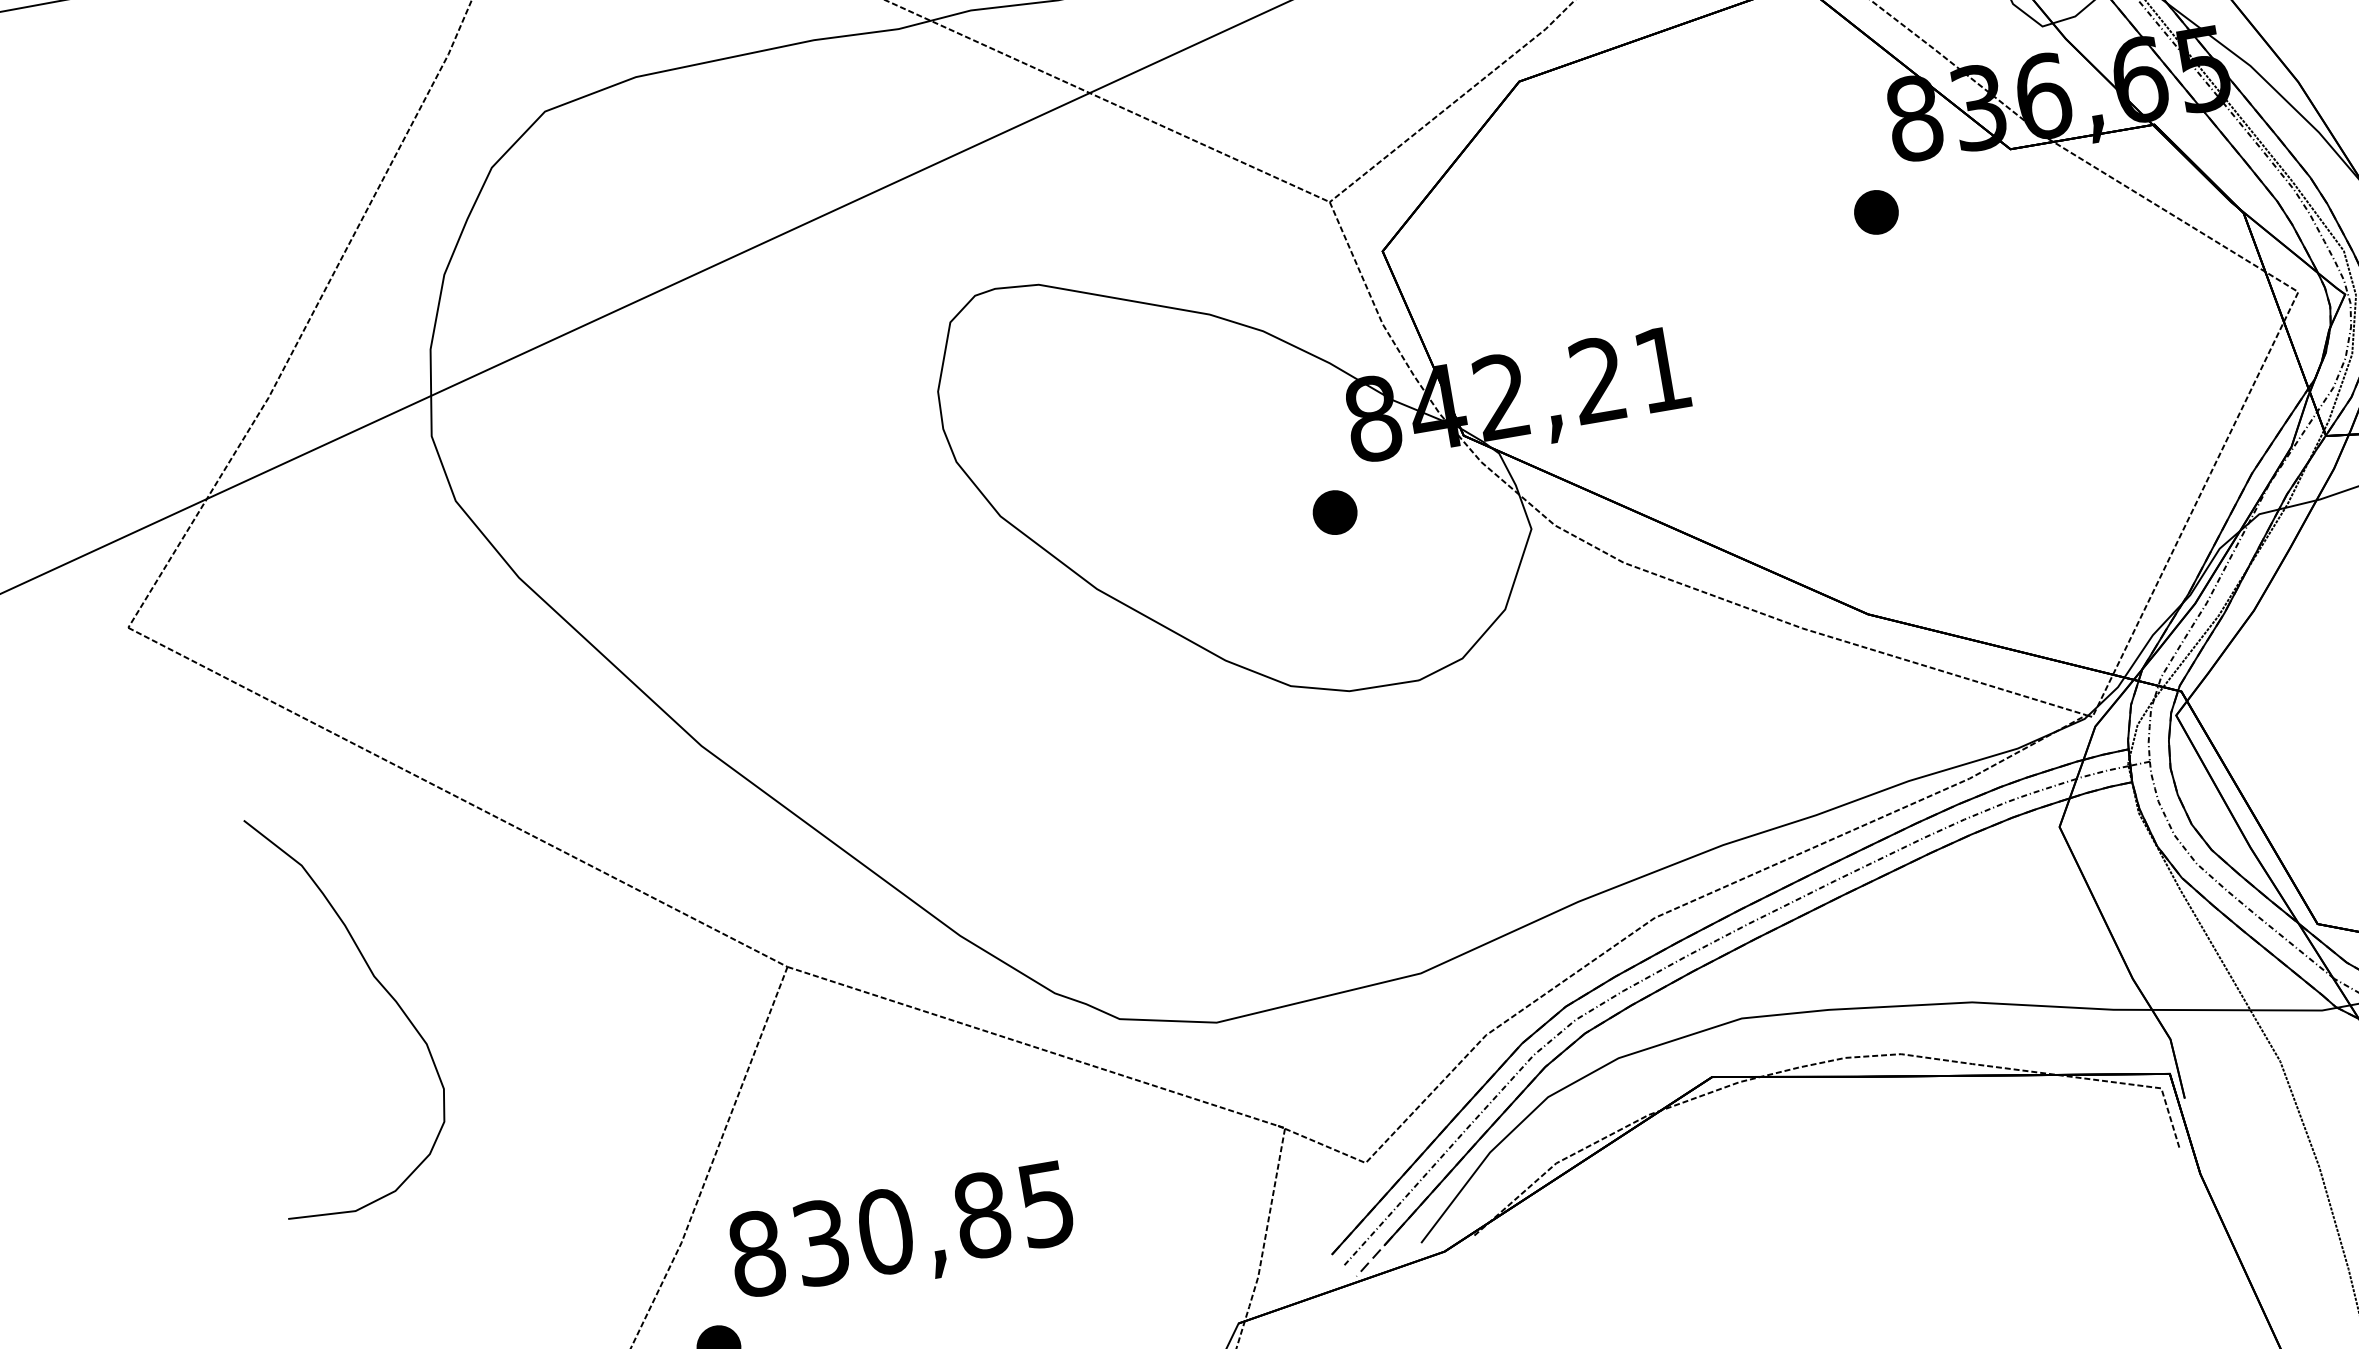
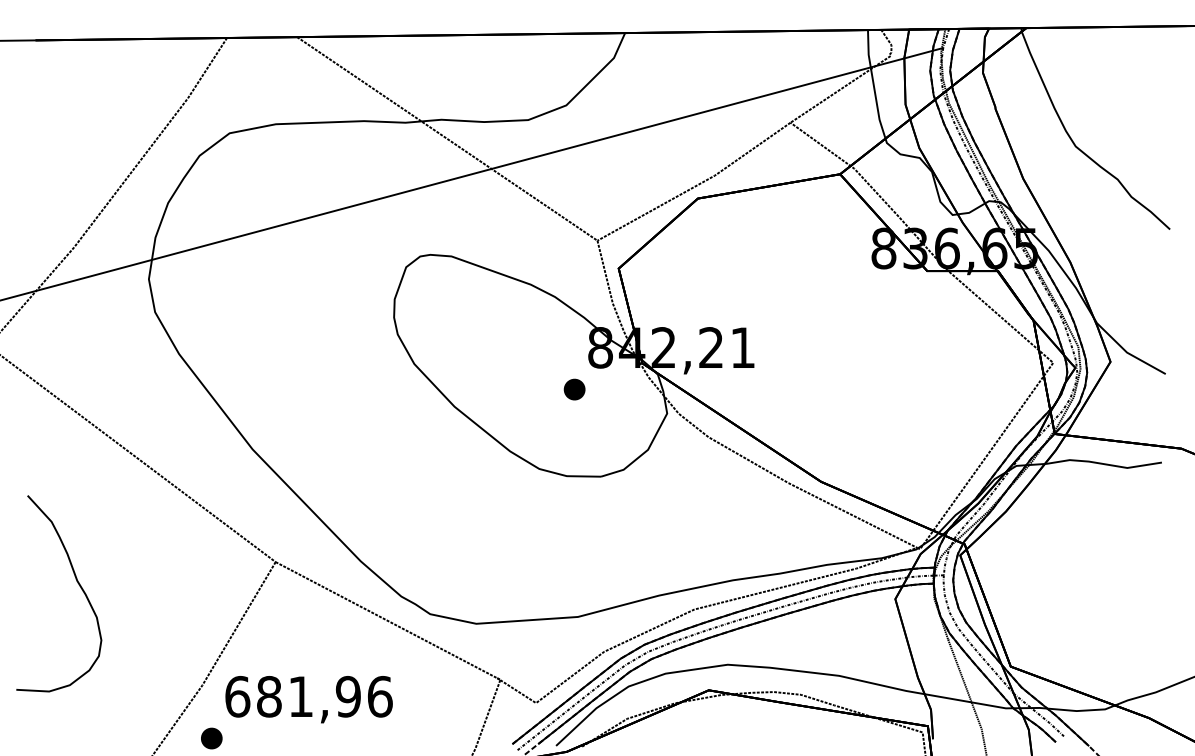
part: (1875, 212) -> (857, 290), removed
curve: (375, 981) -> (77, 583), moved
text: (900, 1228) -> (308, 696), 830,85 -> 681,96

